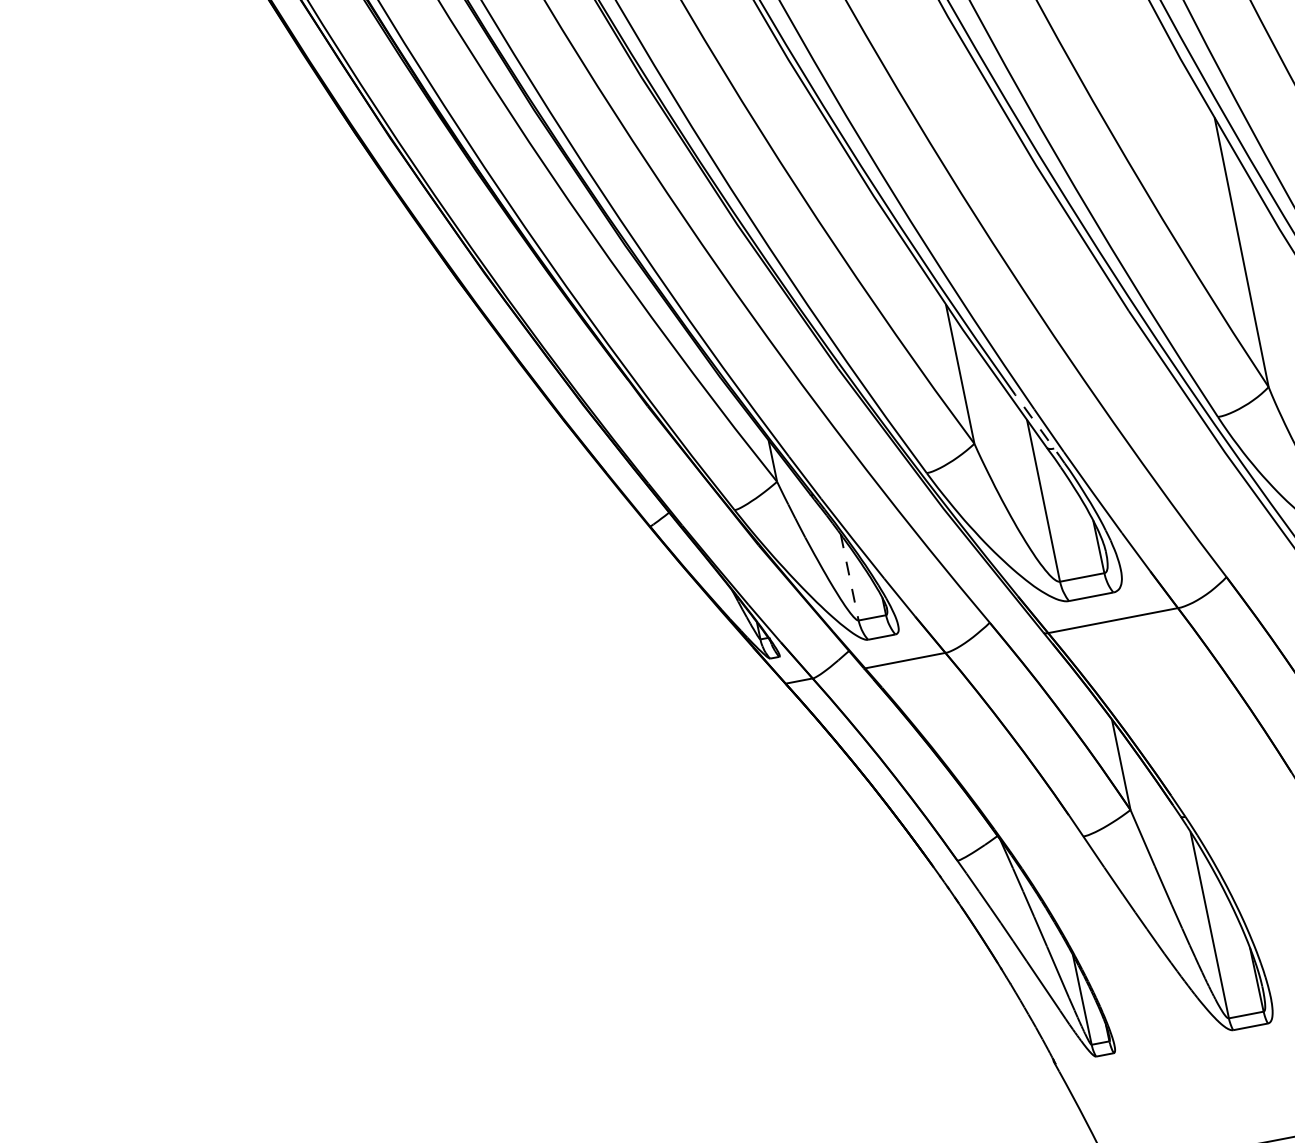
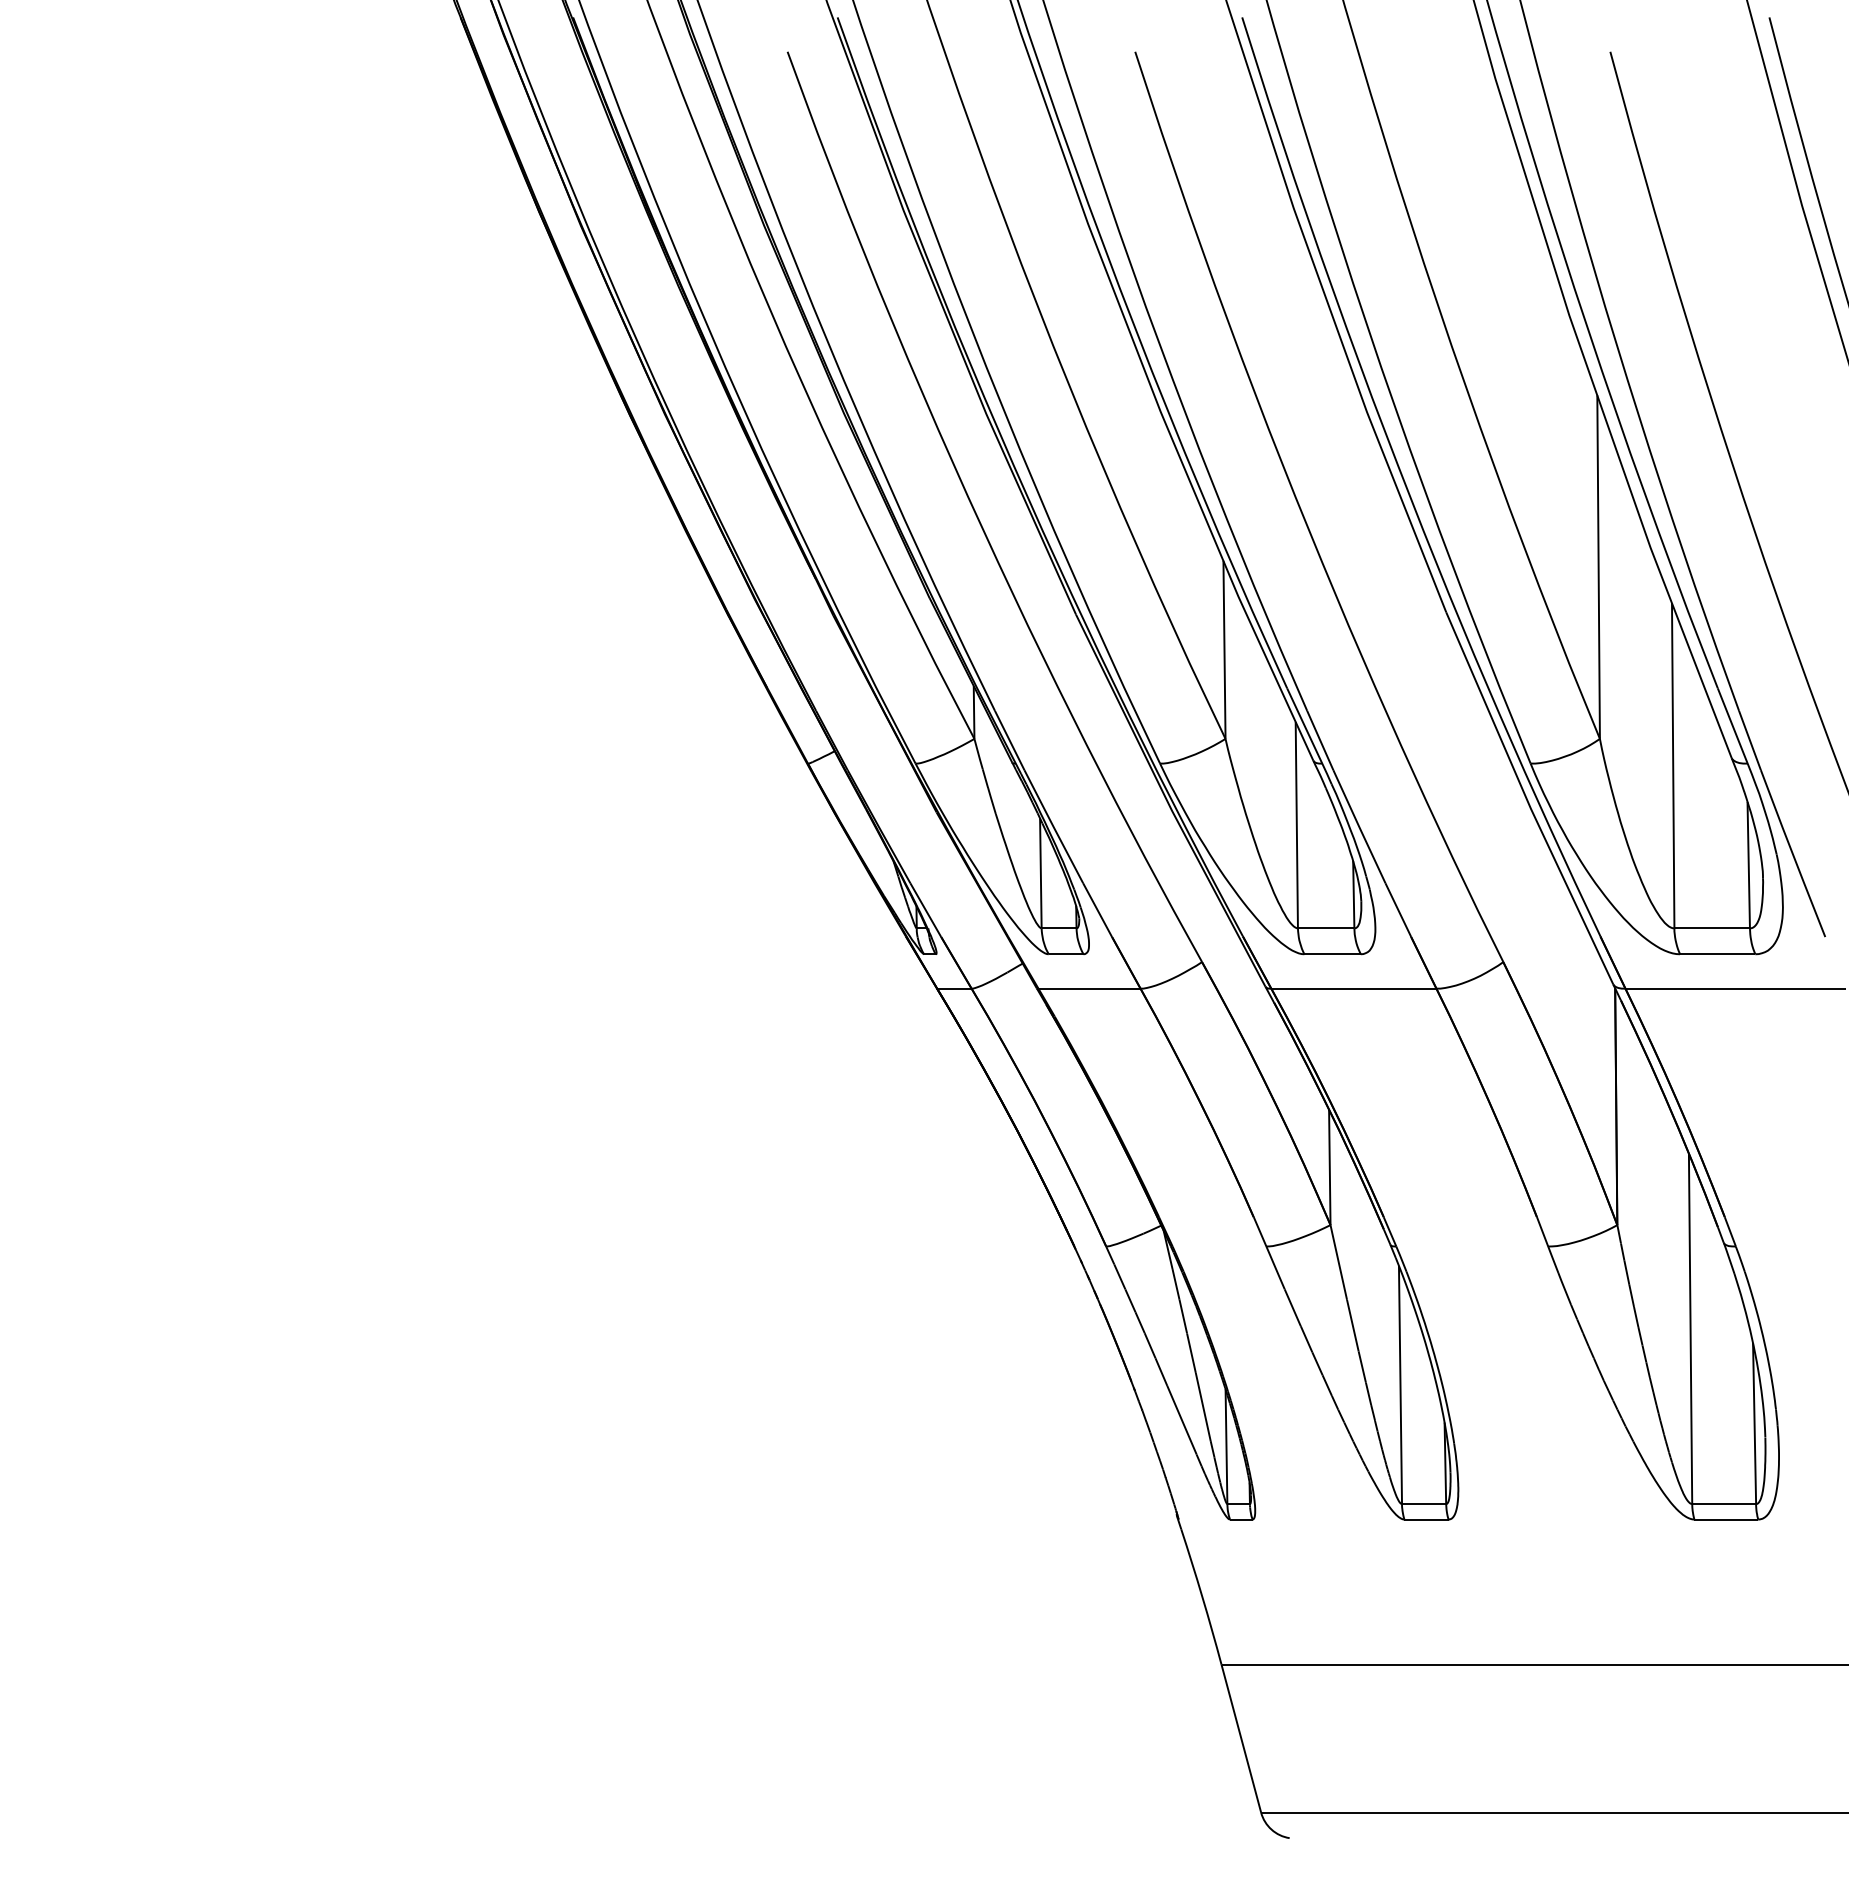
line: (1040, 429) -> (1309, 737), dashed -> solid
line: (849, 577) -> (1040, 873), dashed -> solid

